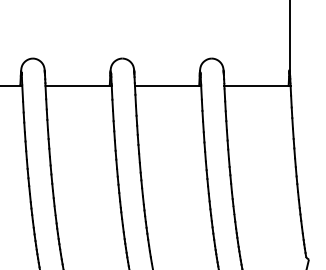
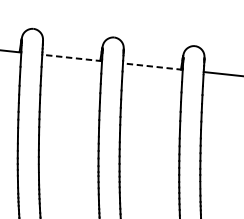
line: (78, 85) -> (72, 57), solid -> dashed
line: (167, 85) -> (152, 66), solid -> dashed

